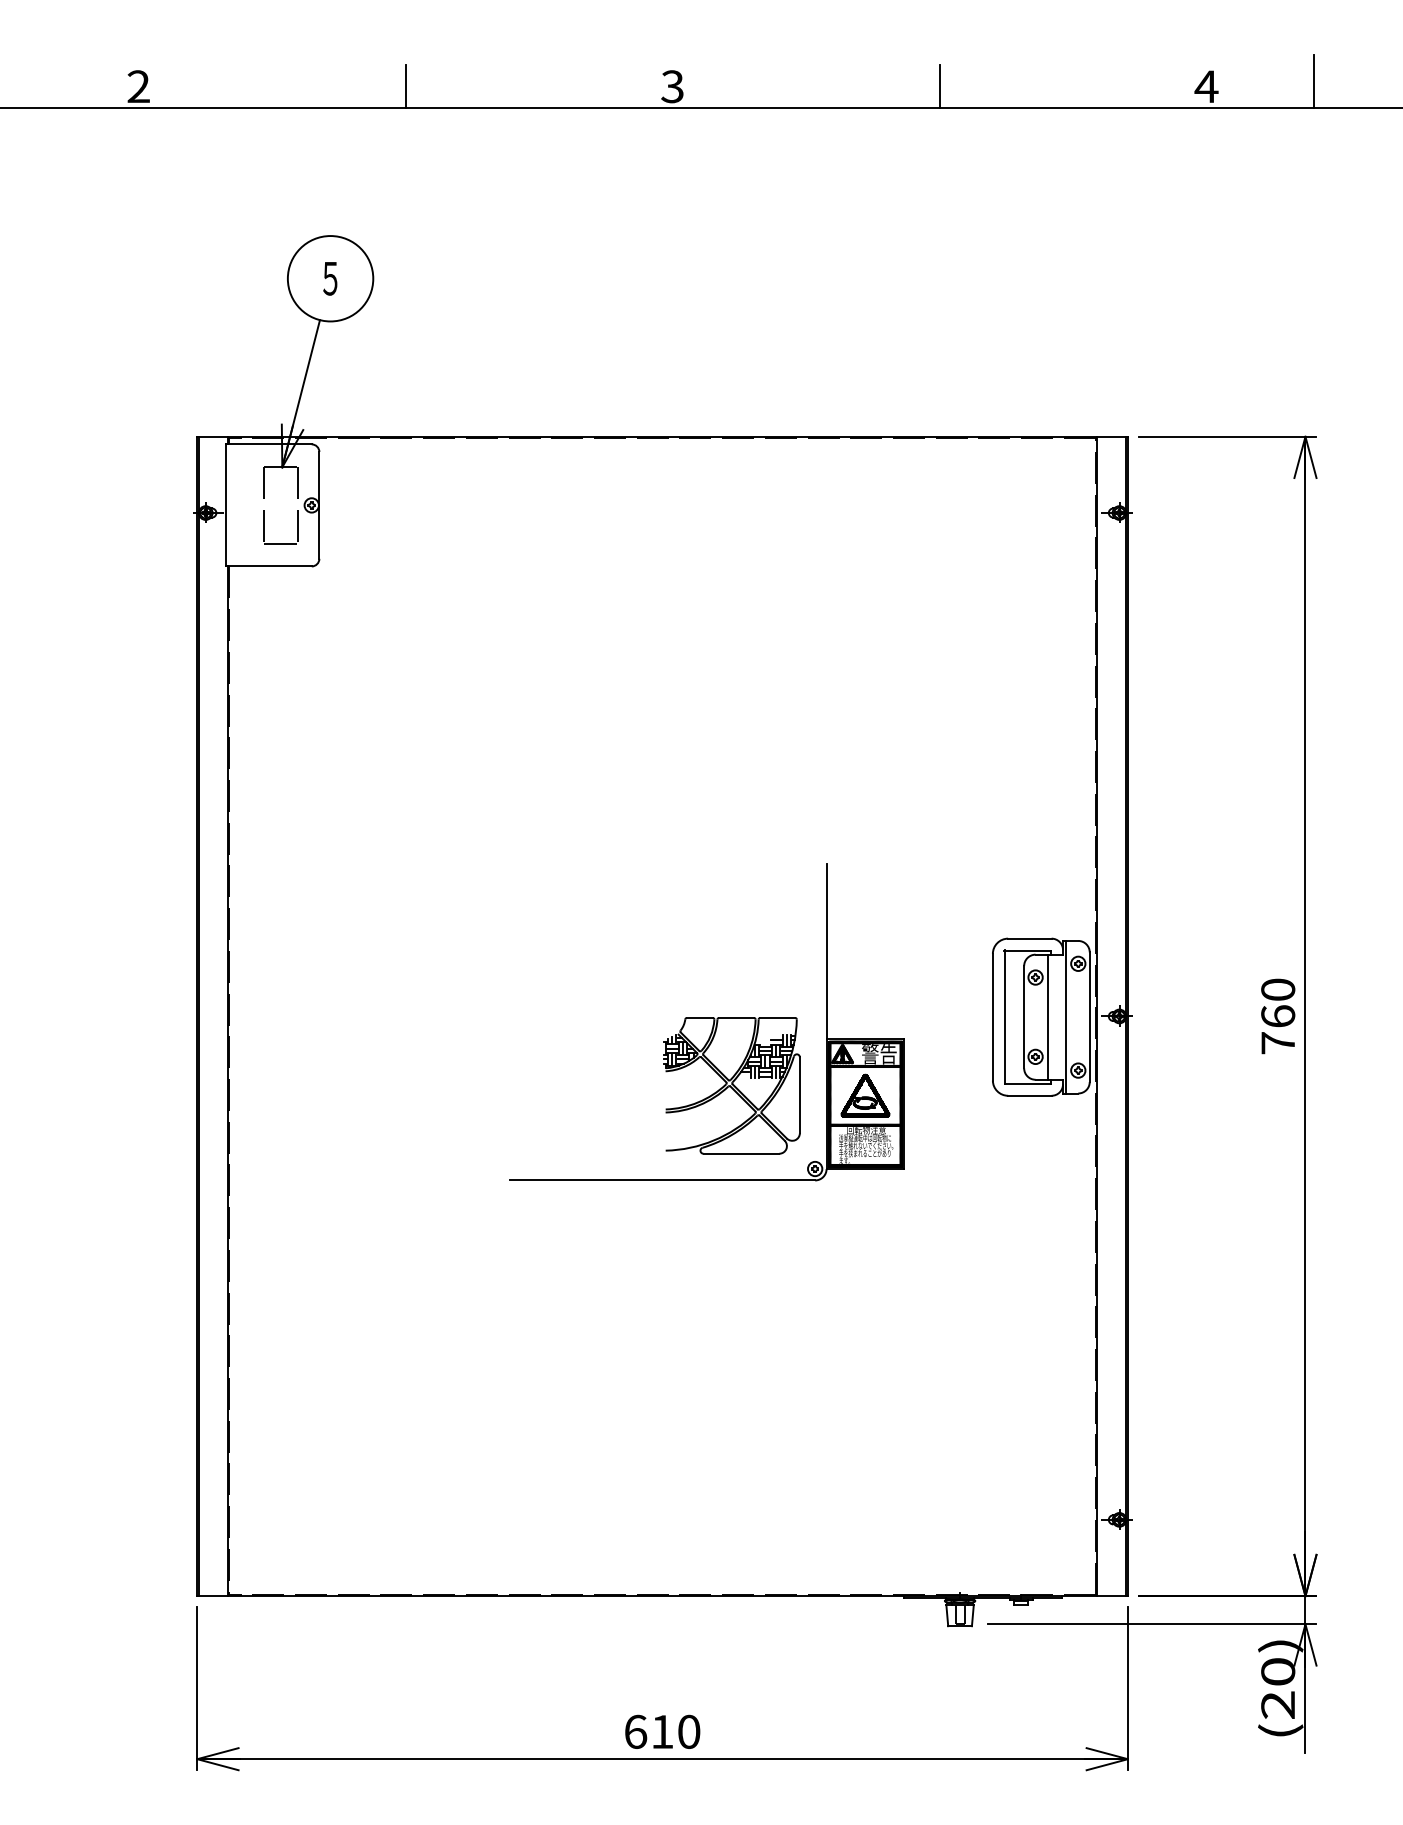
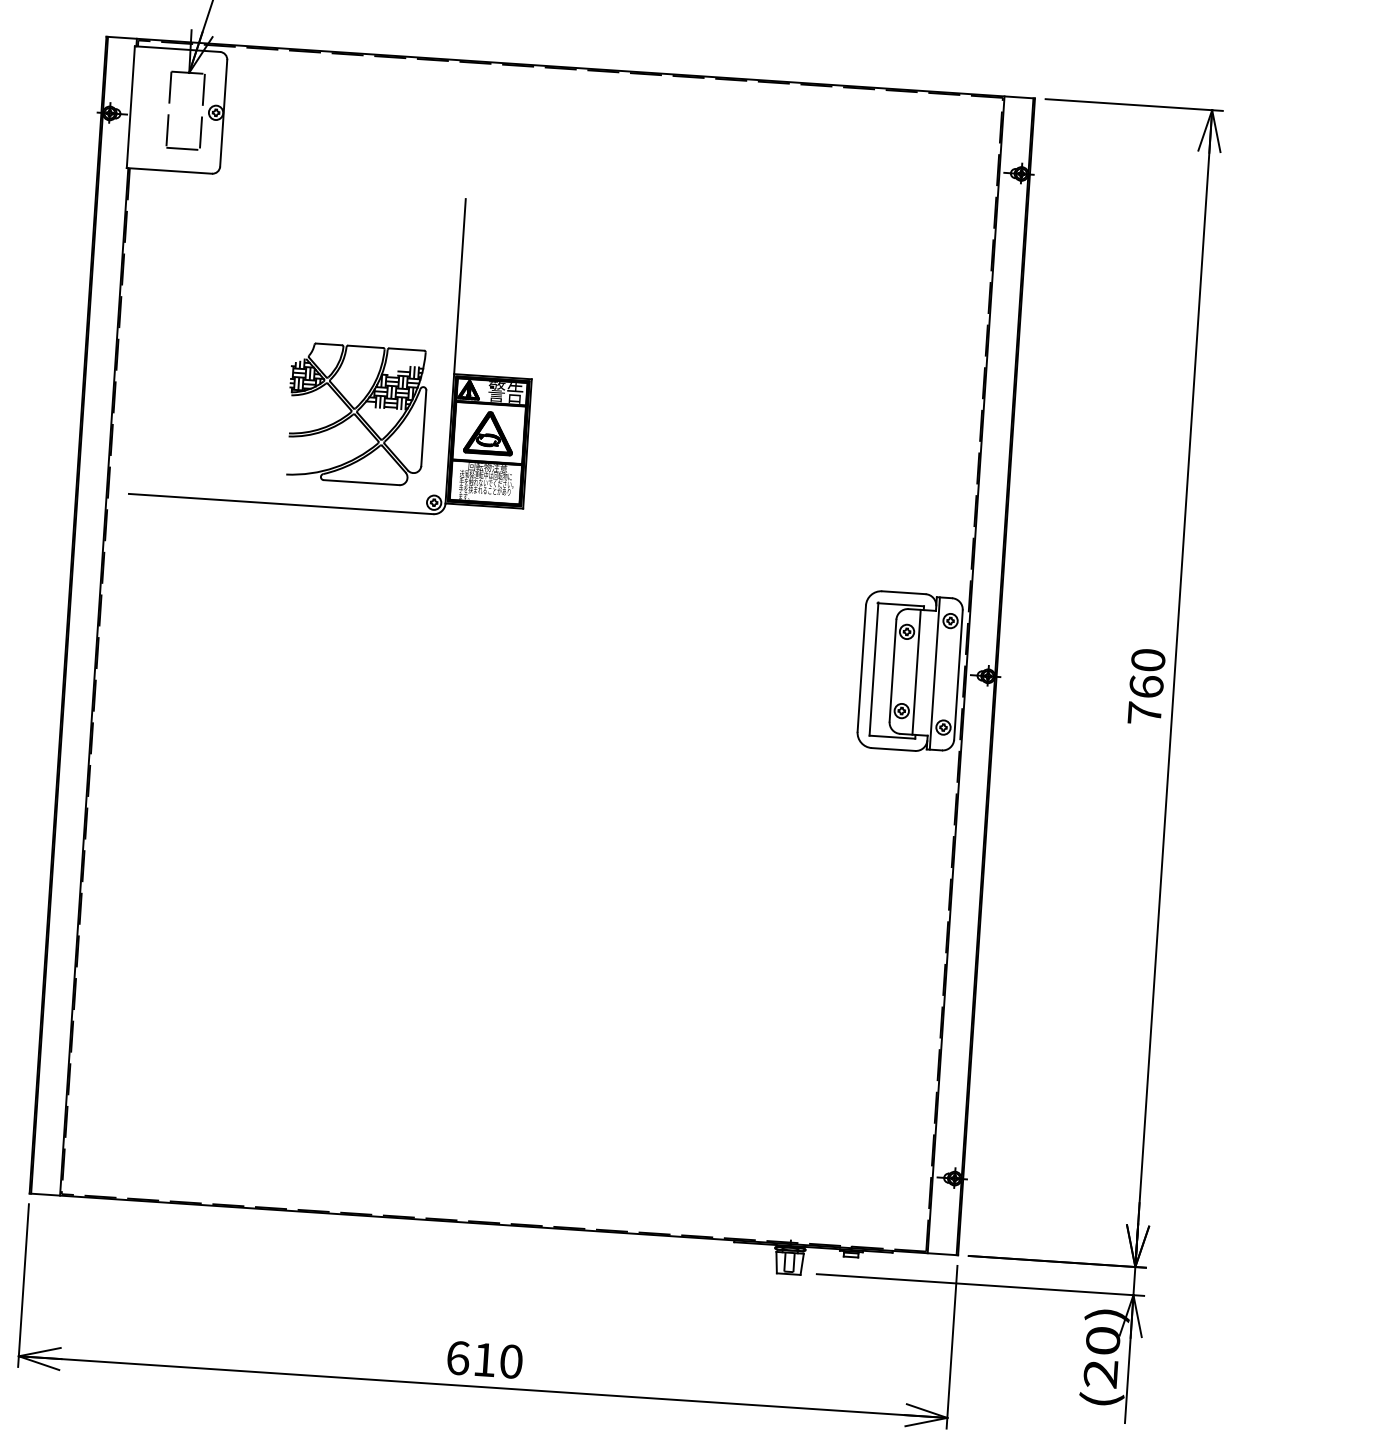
part: (706, 1022) -> (335, 349), moved

